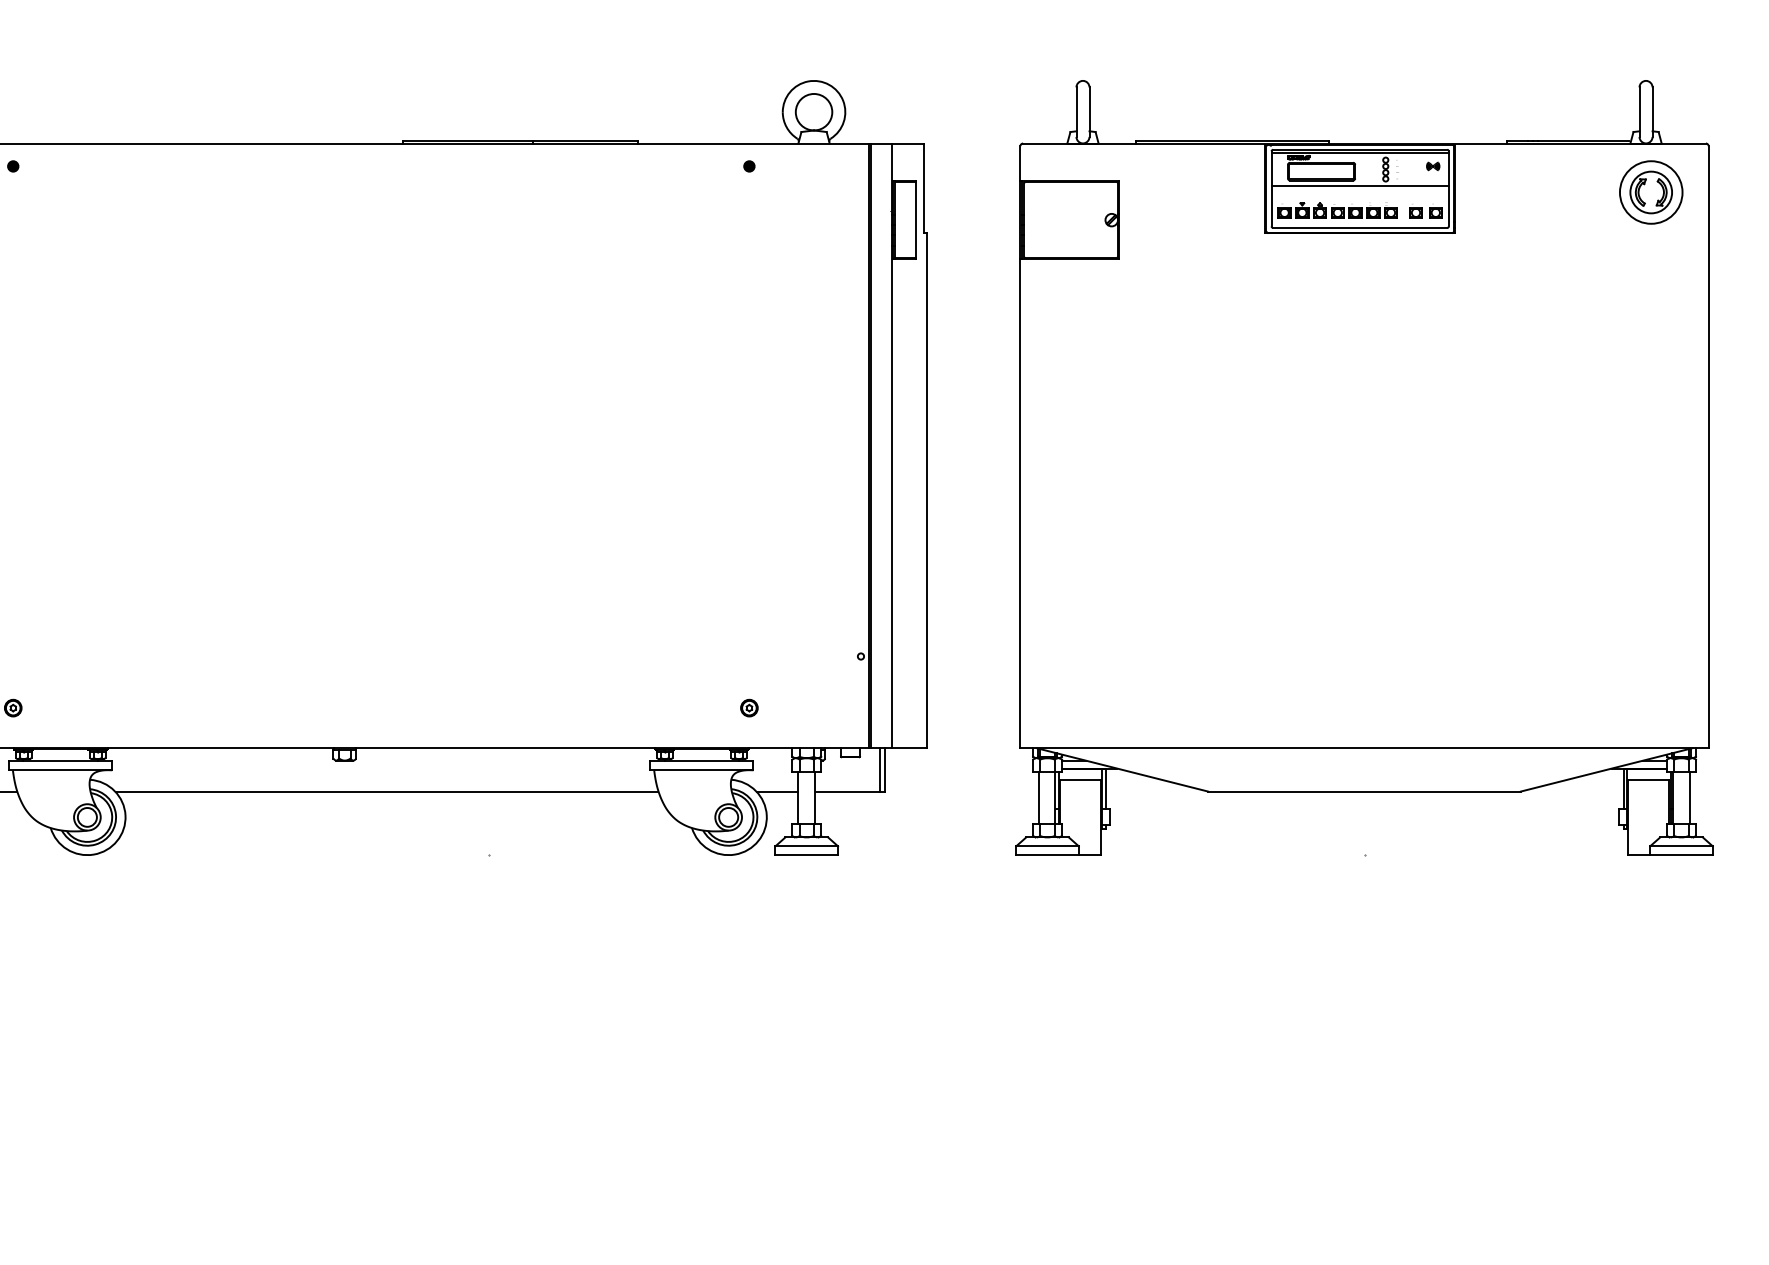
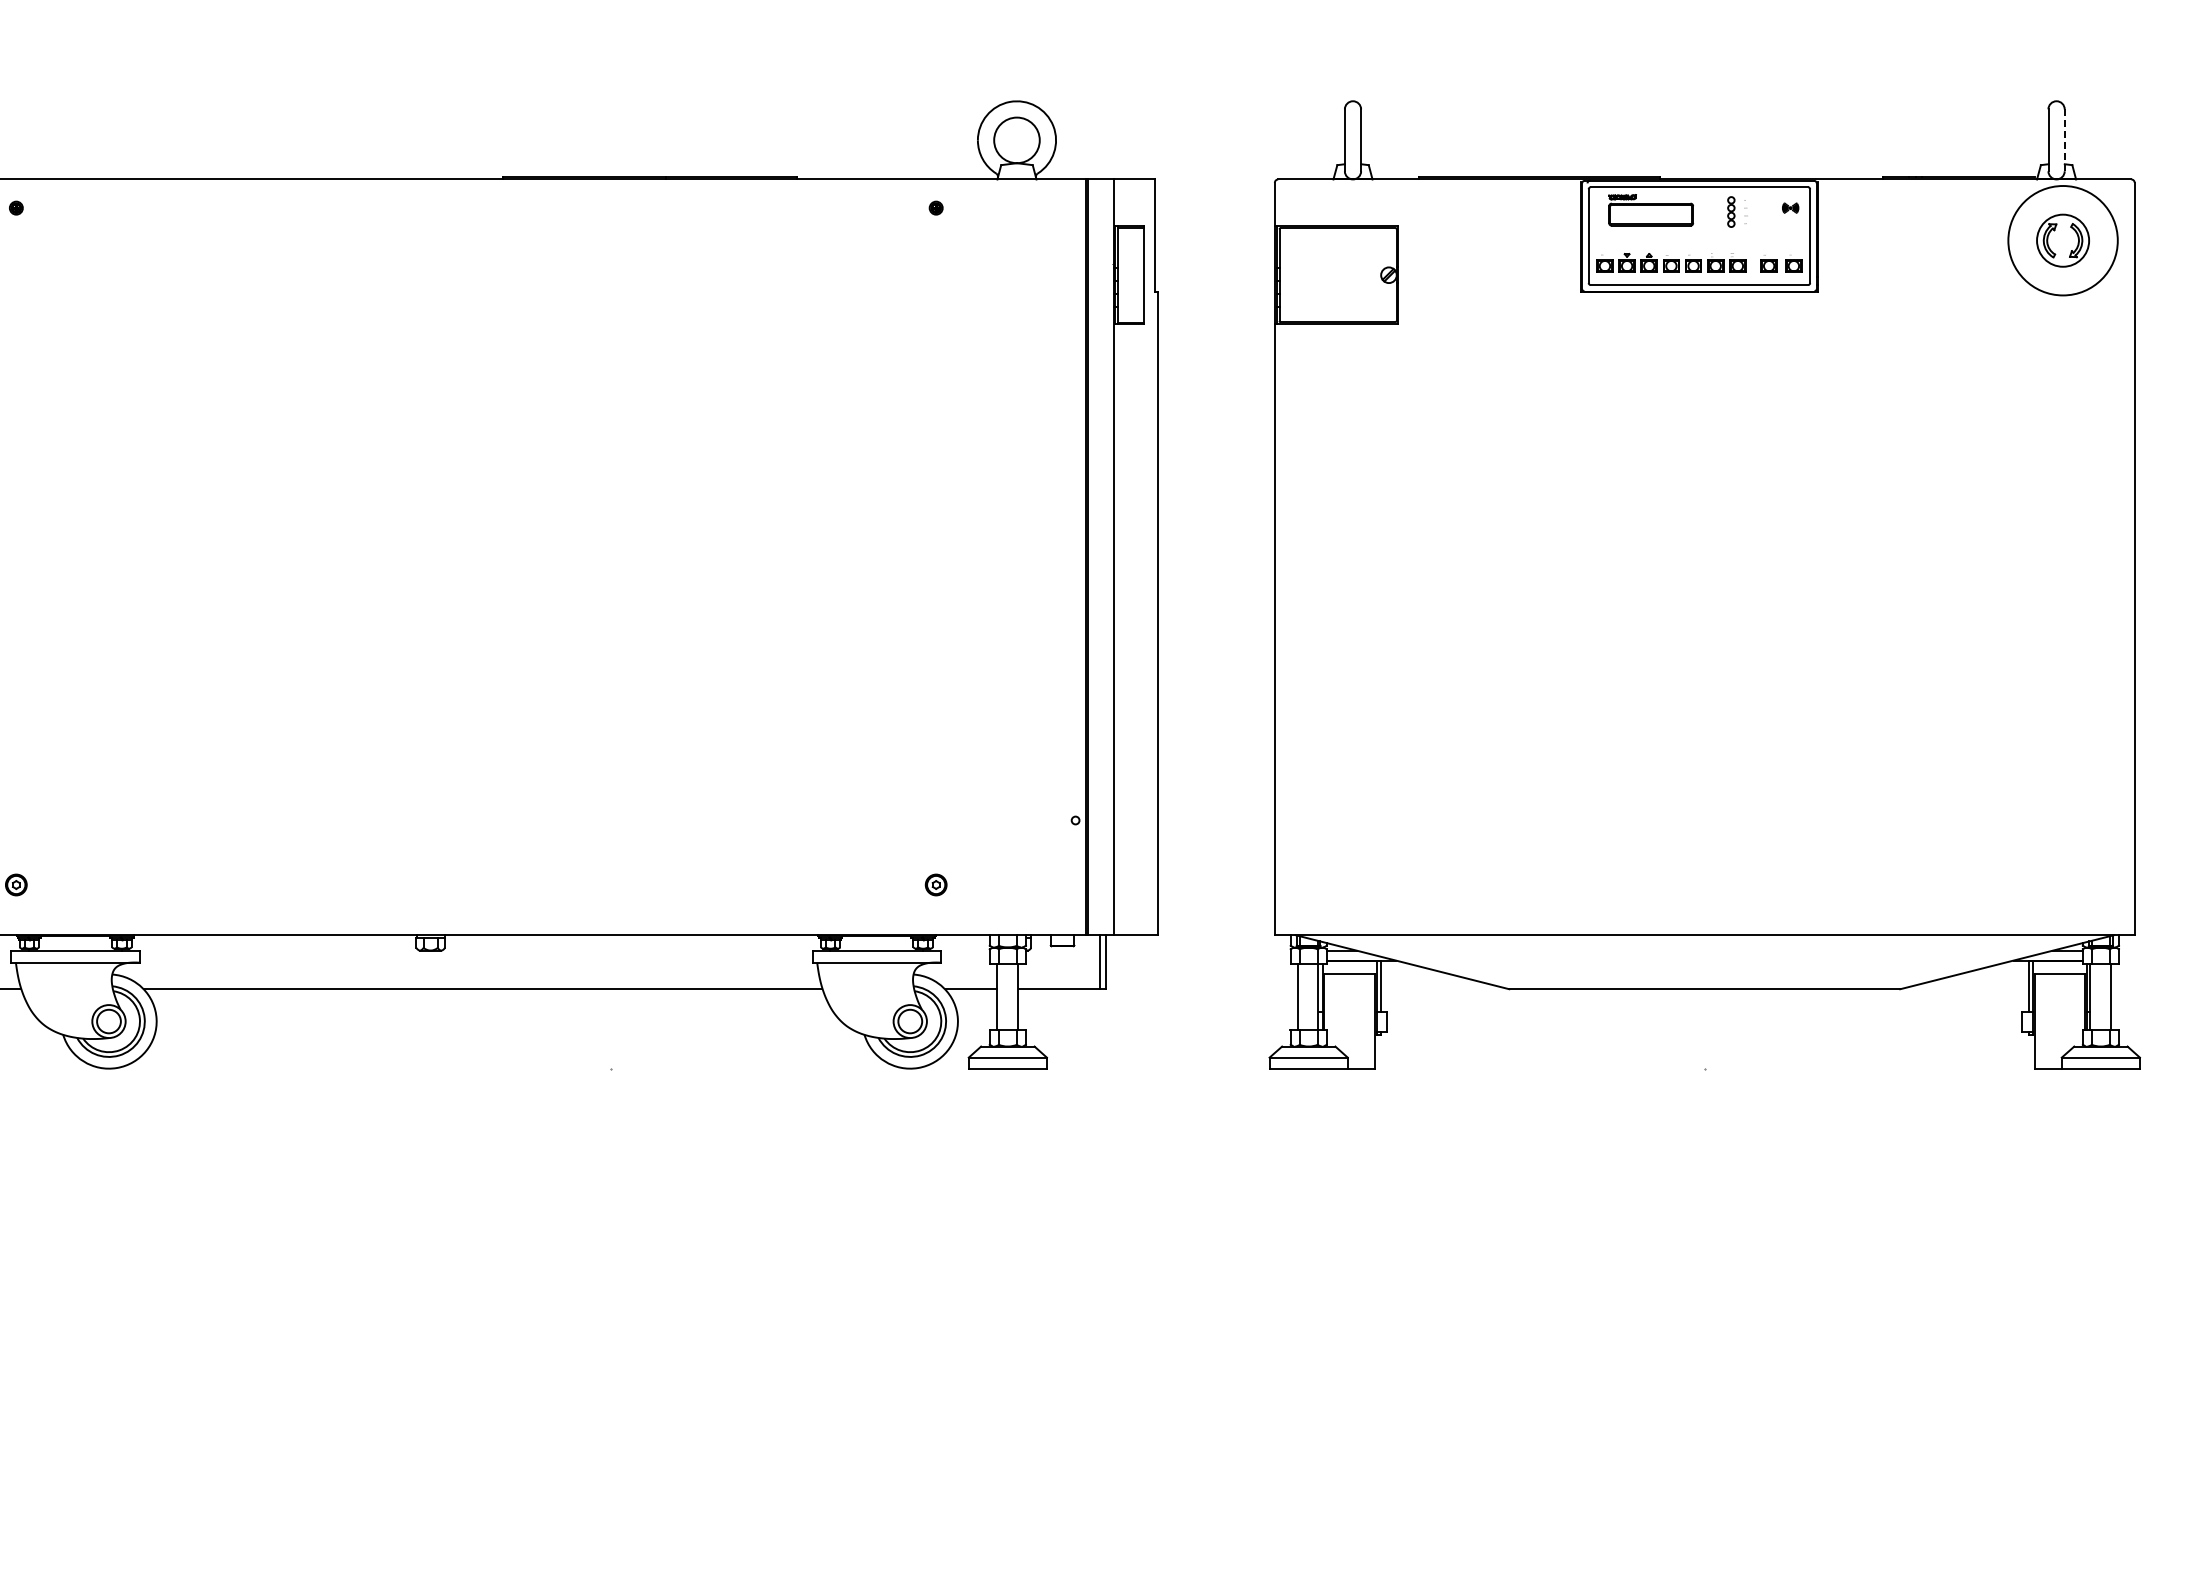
line: (1652, 112) -> (2064, 140), solid -> dashed
line: (1360, 153) -> (1699, 191), removed
line: (1360, 185) -> (1699, 232), removed
circle: (1651, 192) -> (2063, 240), size x1.4

